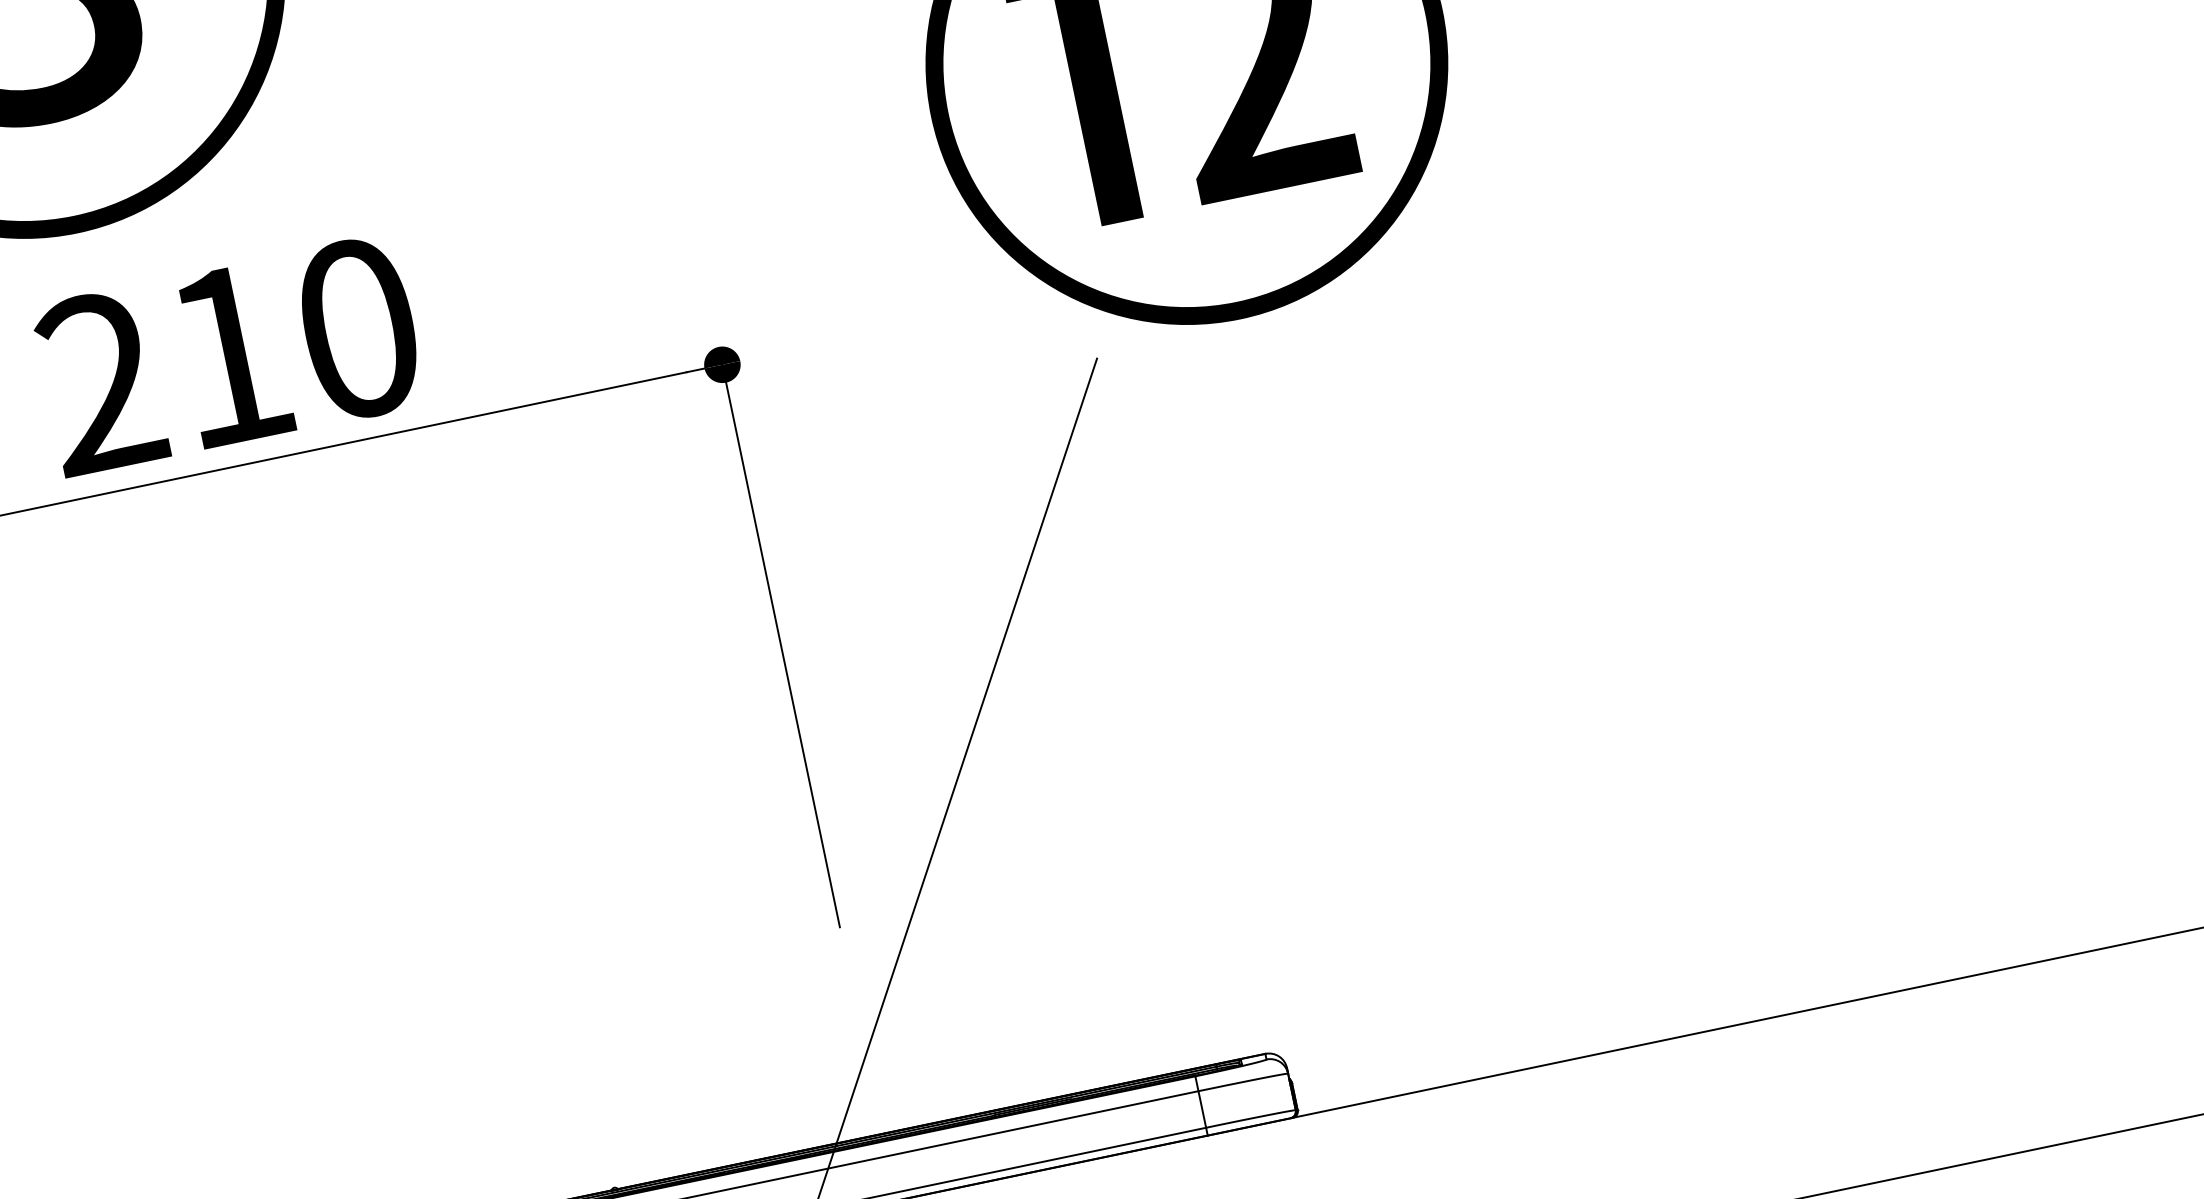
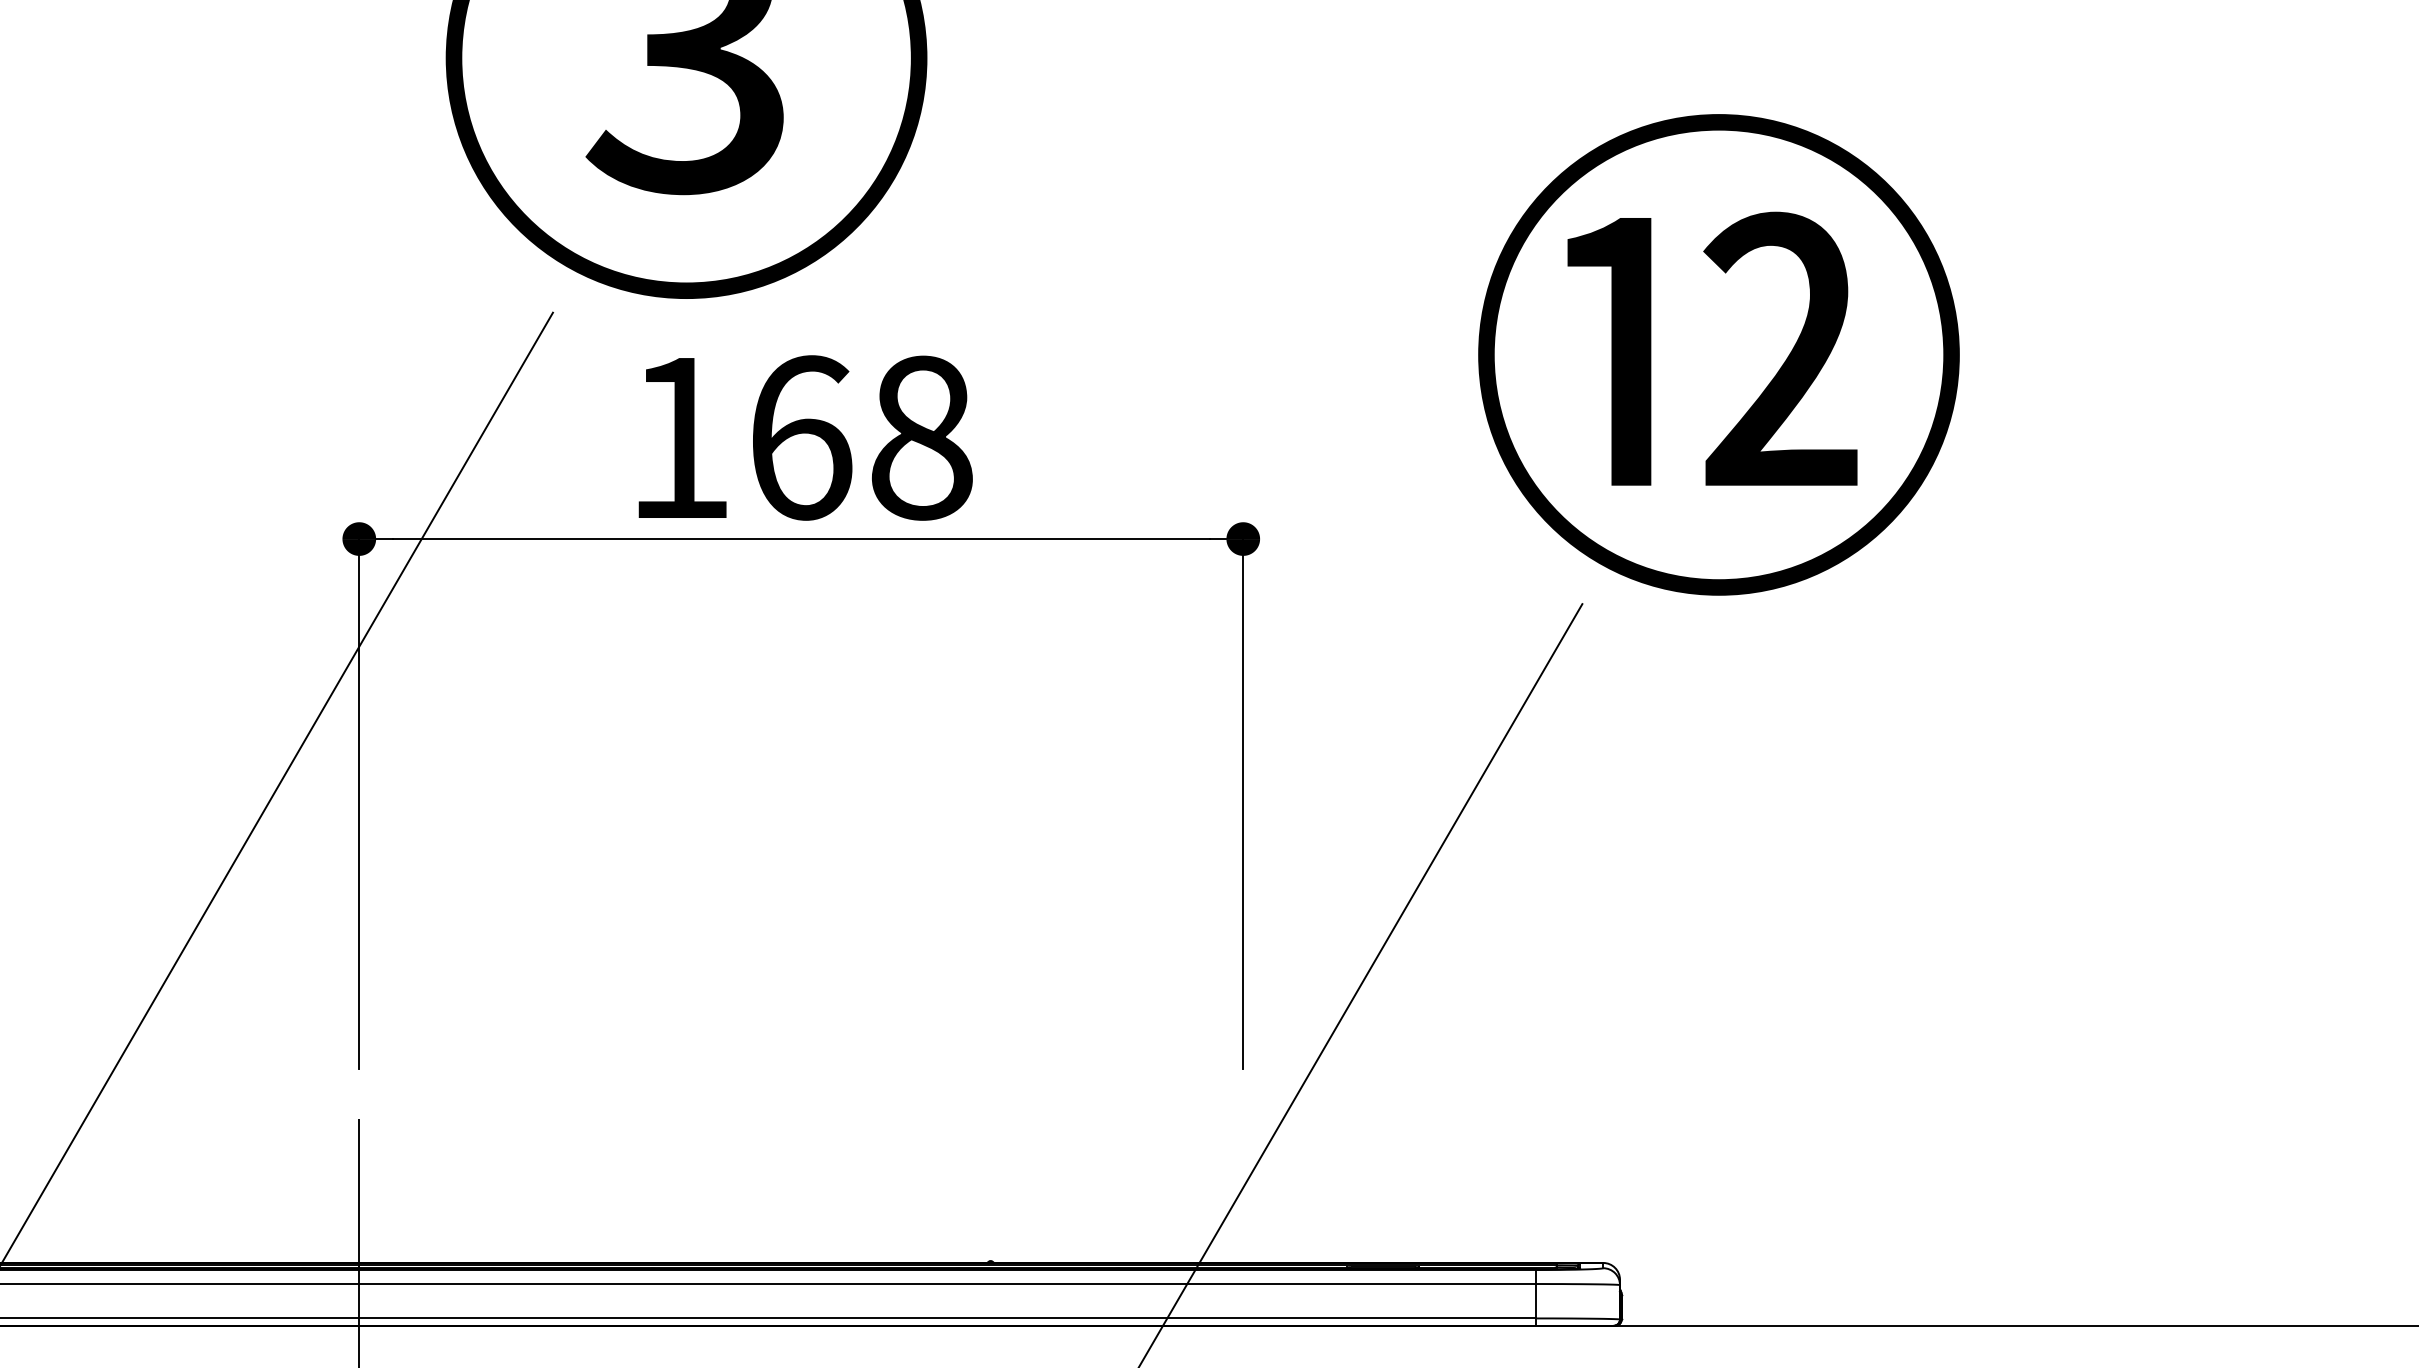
text: (229, 355) -> (800, 437), 210 -> 168

